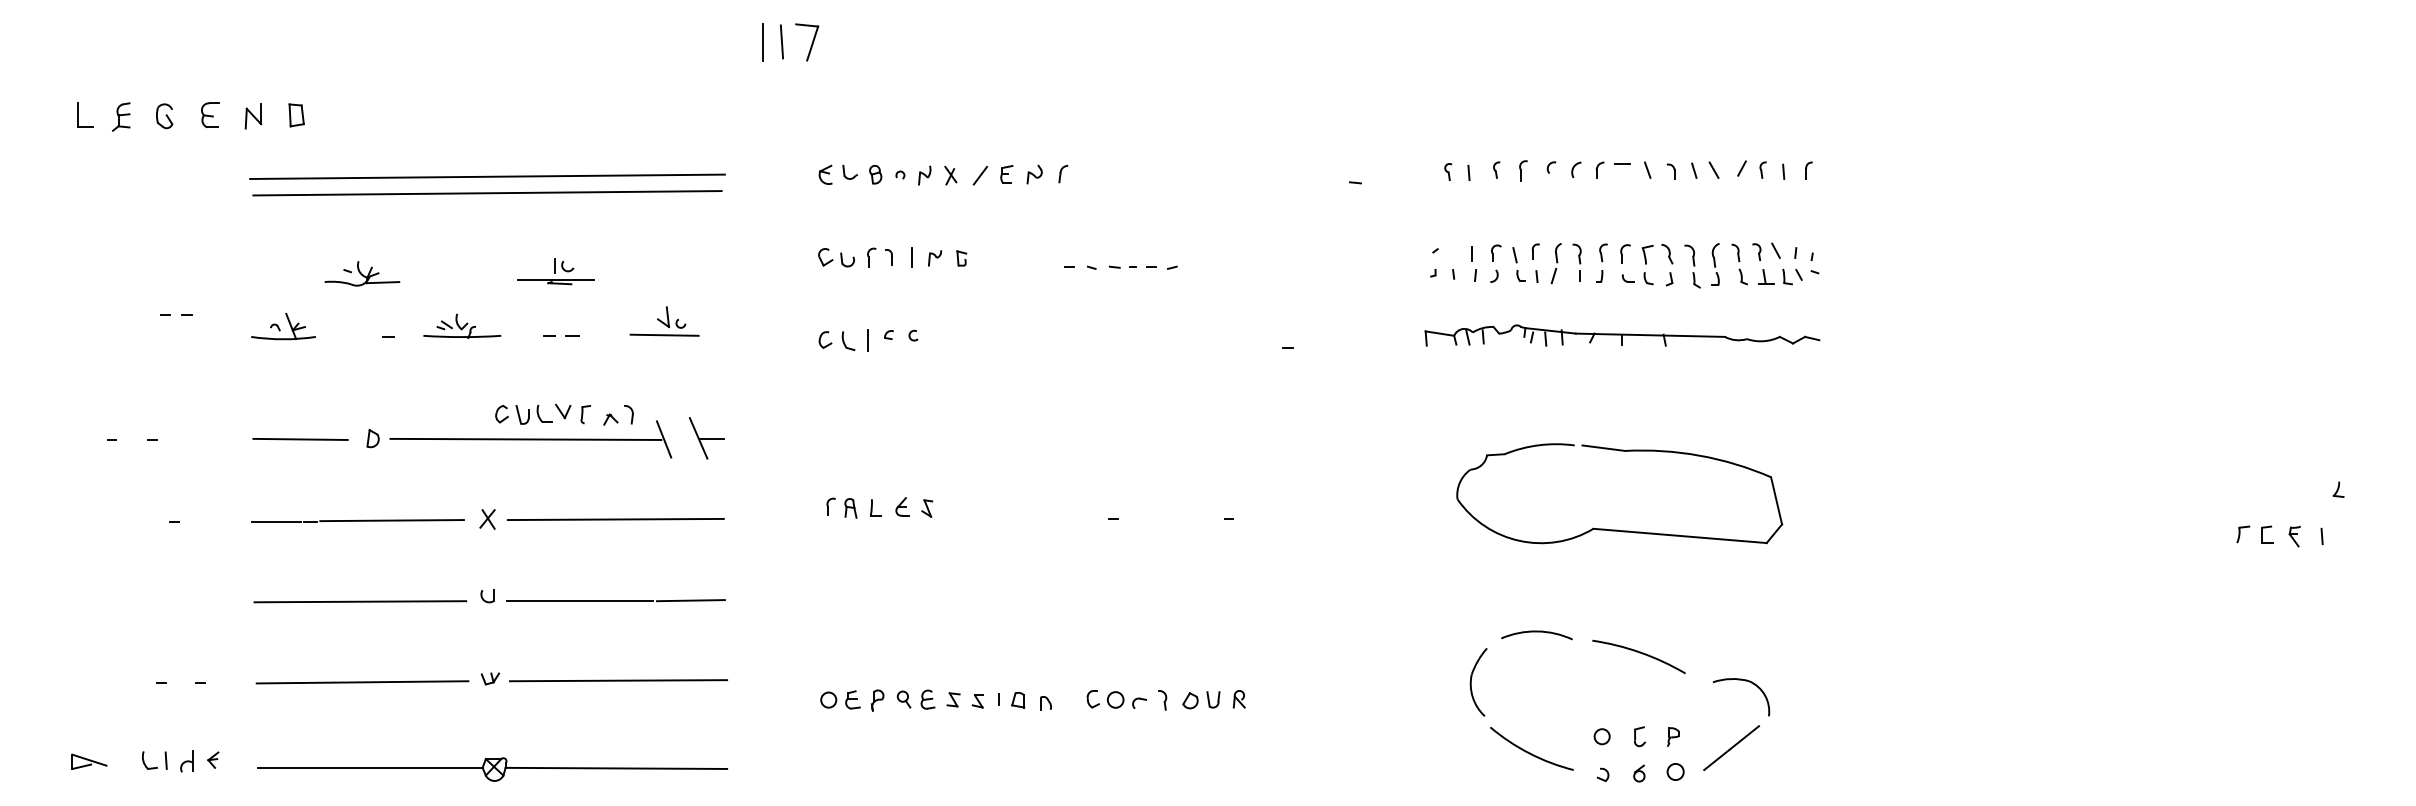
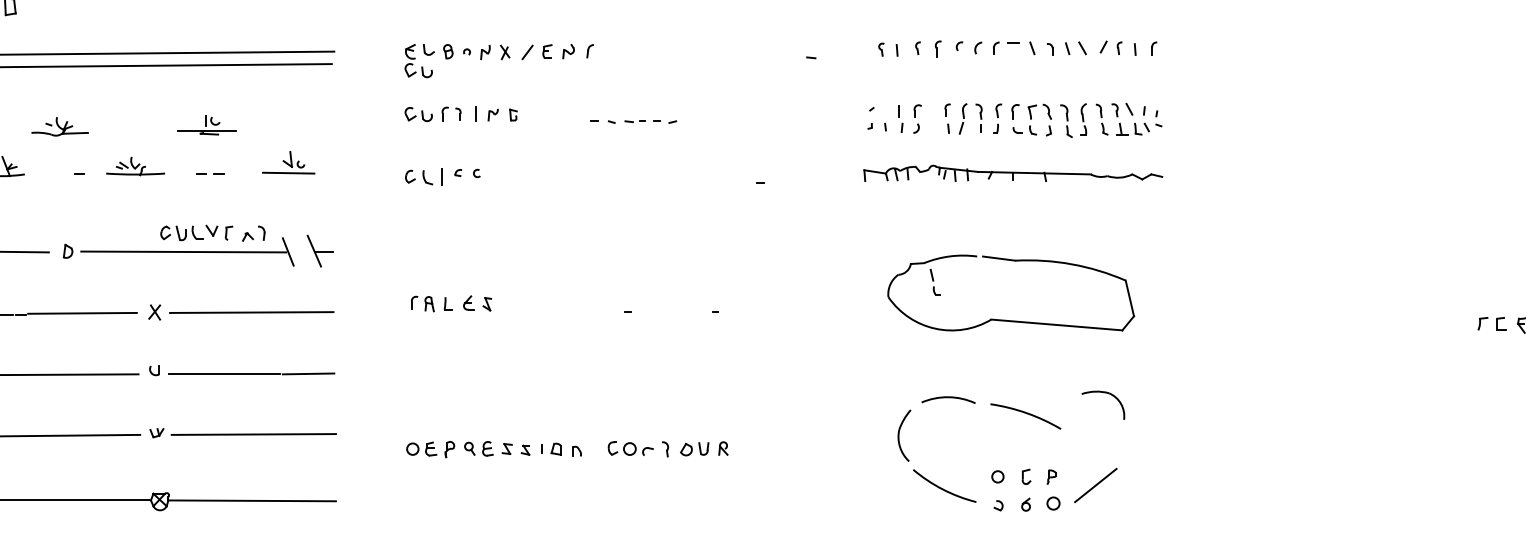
part: (836, 199) -> (418, 70), added
part: (1518, 264) -> (934, 282), moved
part: (1745, 681) -> (1106, 393), moved

